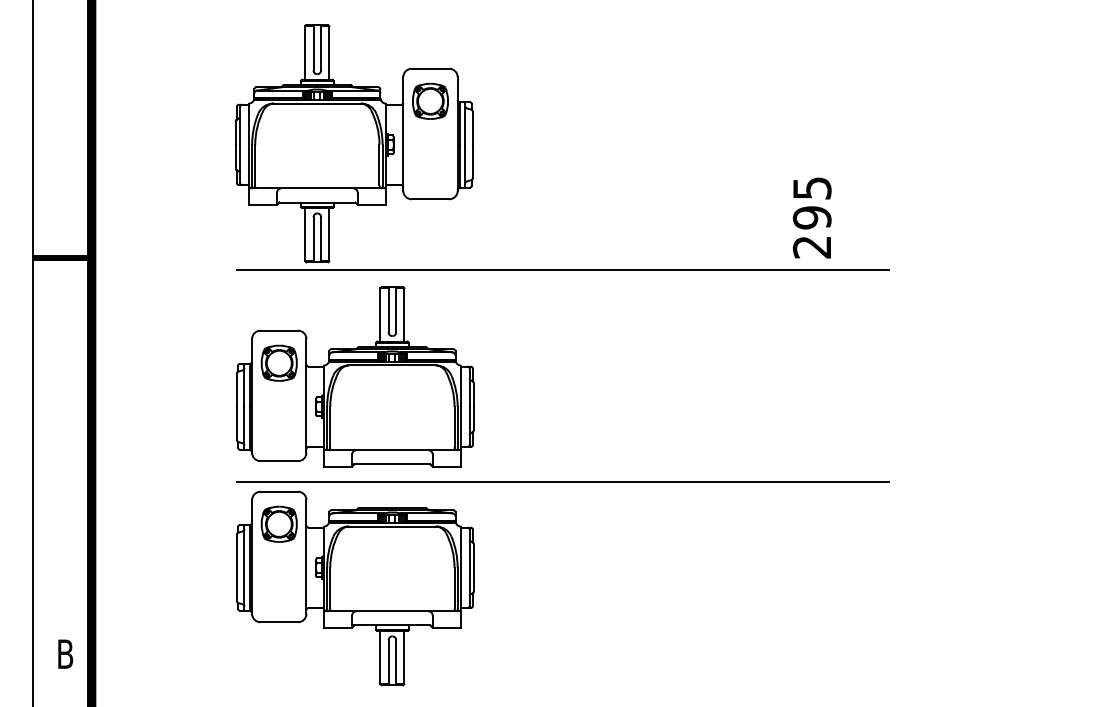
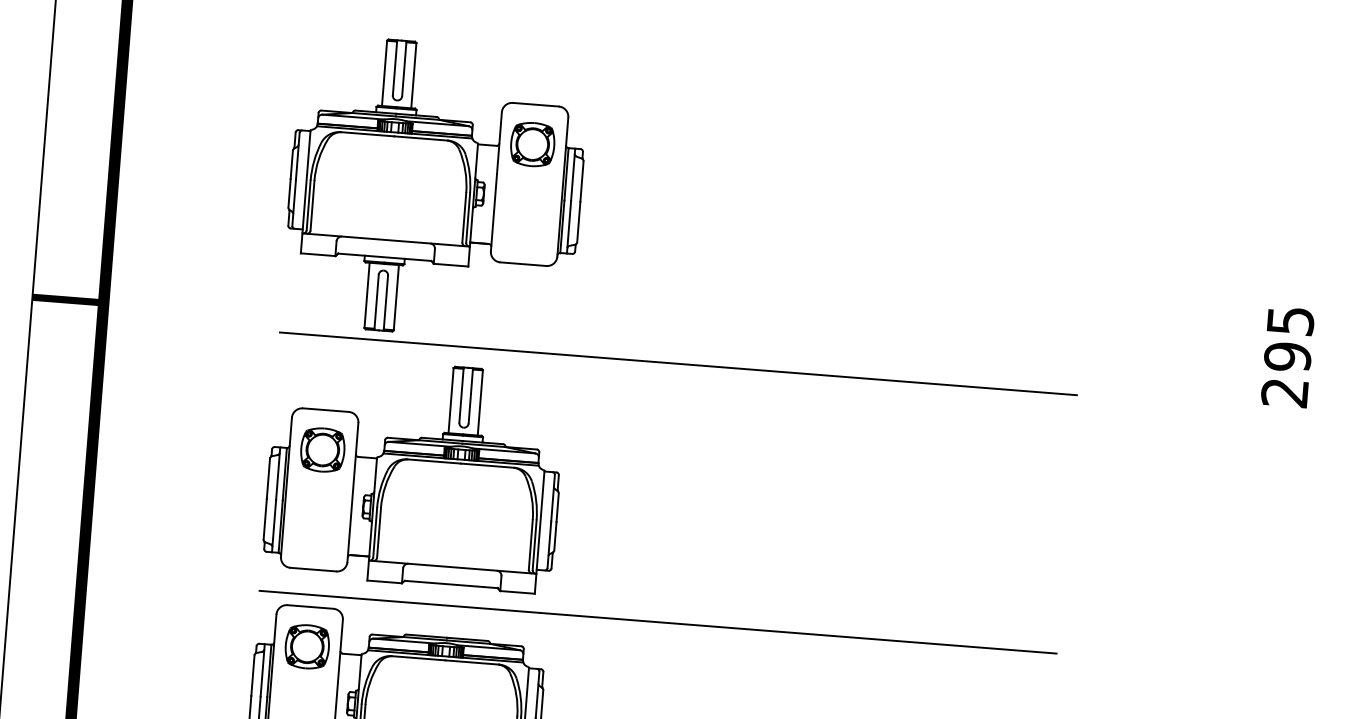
text: (811, 217) -> (1286, 356), moved

